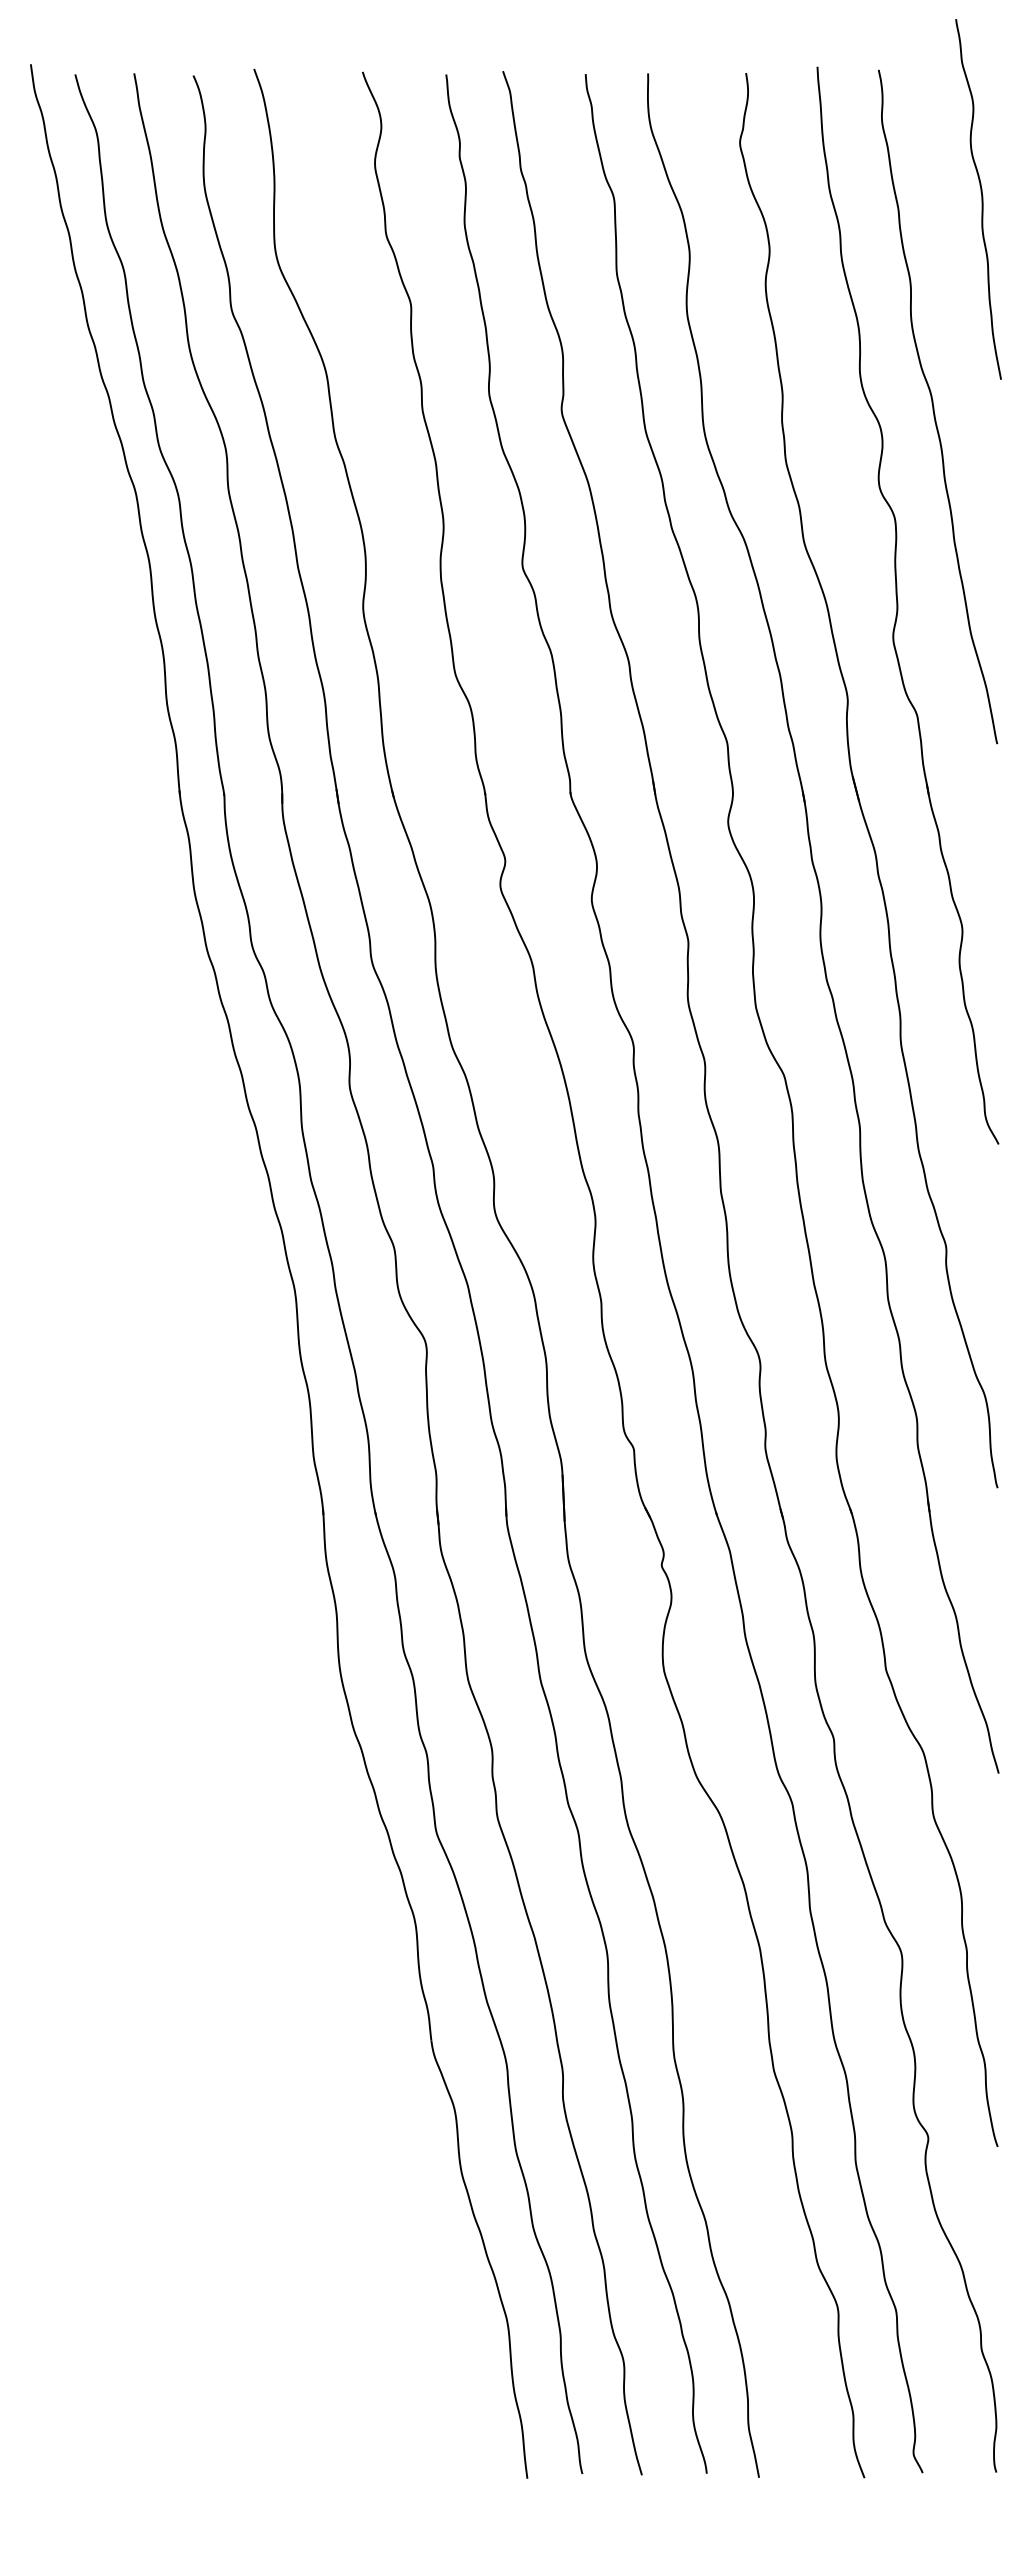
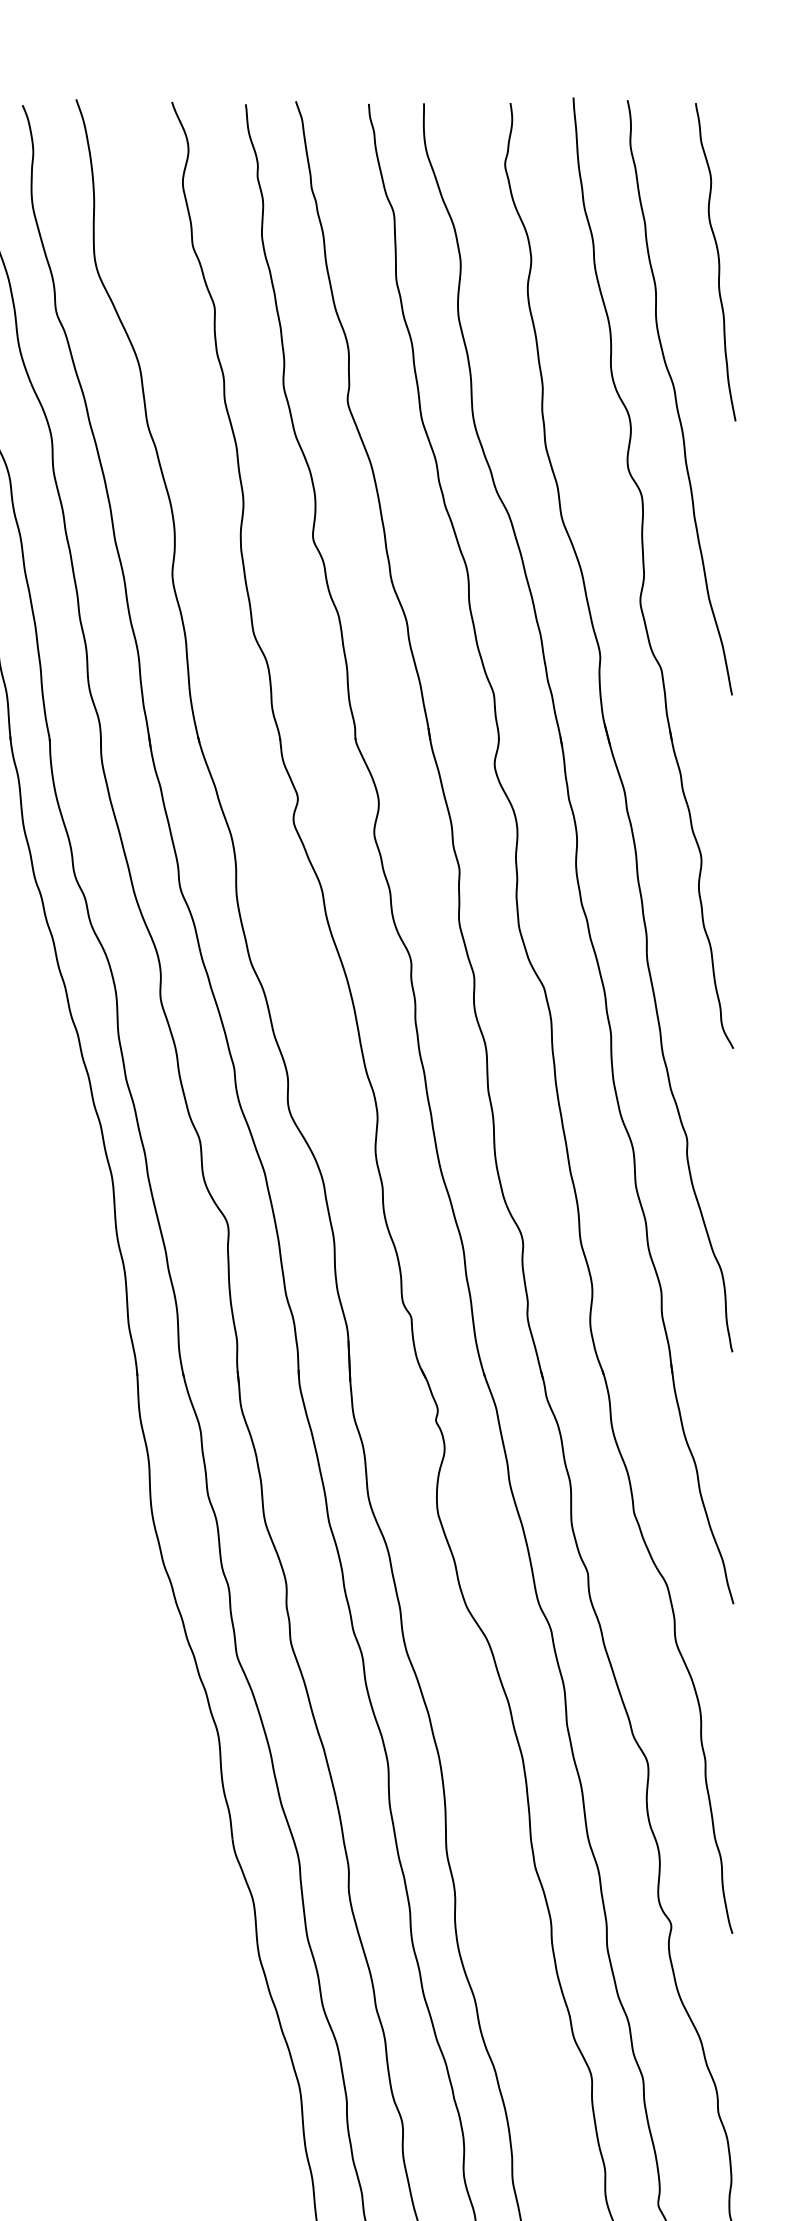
curve: (981, 199) -> (718, 262), moved

